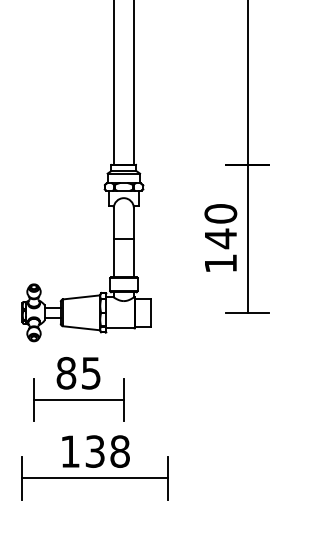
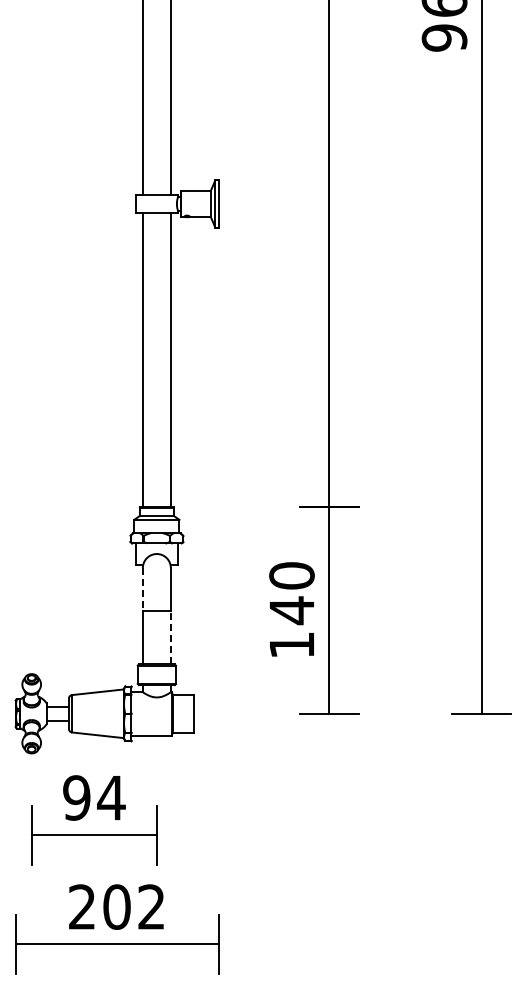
line: (113, 223) -> (142, 589), solid -> dashed
line: (133, 258) -> (170, 637), solid -> dashed
text: (79, 372) -> (94, 797), 85 -> 94
text: (95, 451) -> (117, 906), 138 -> 202

